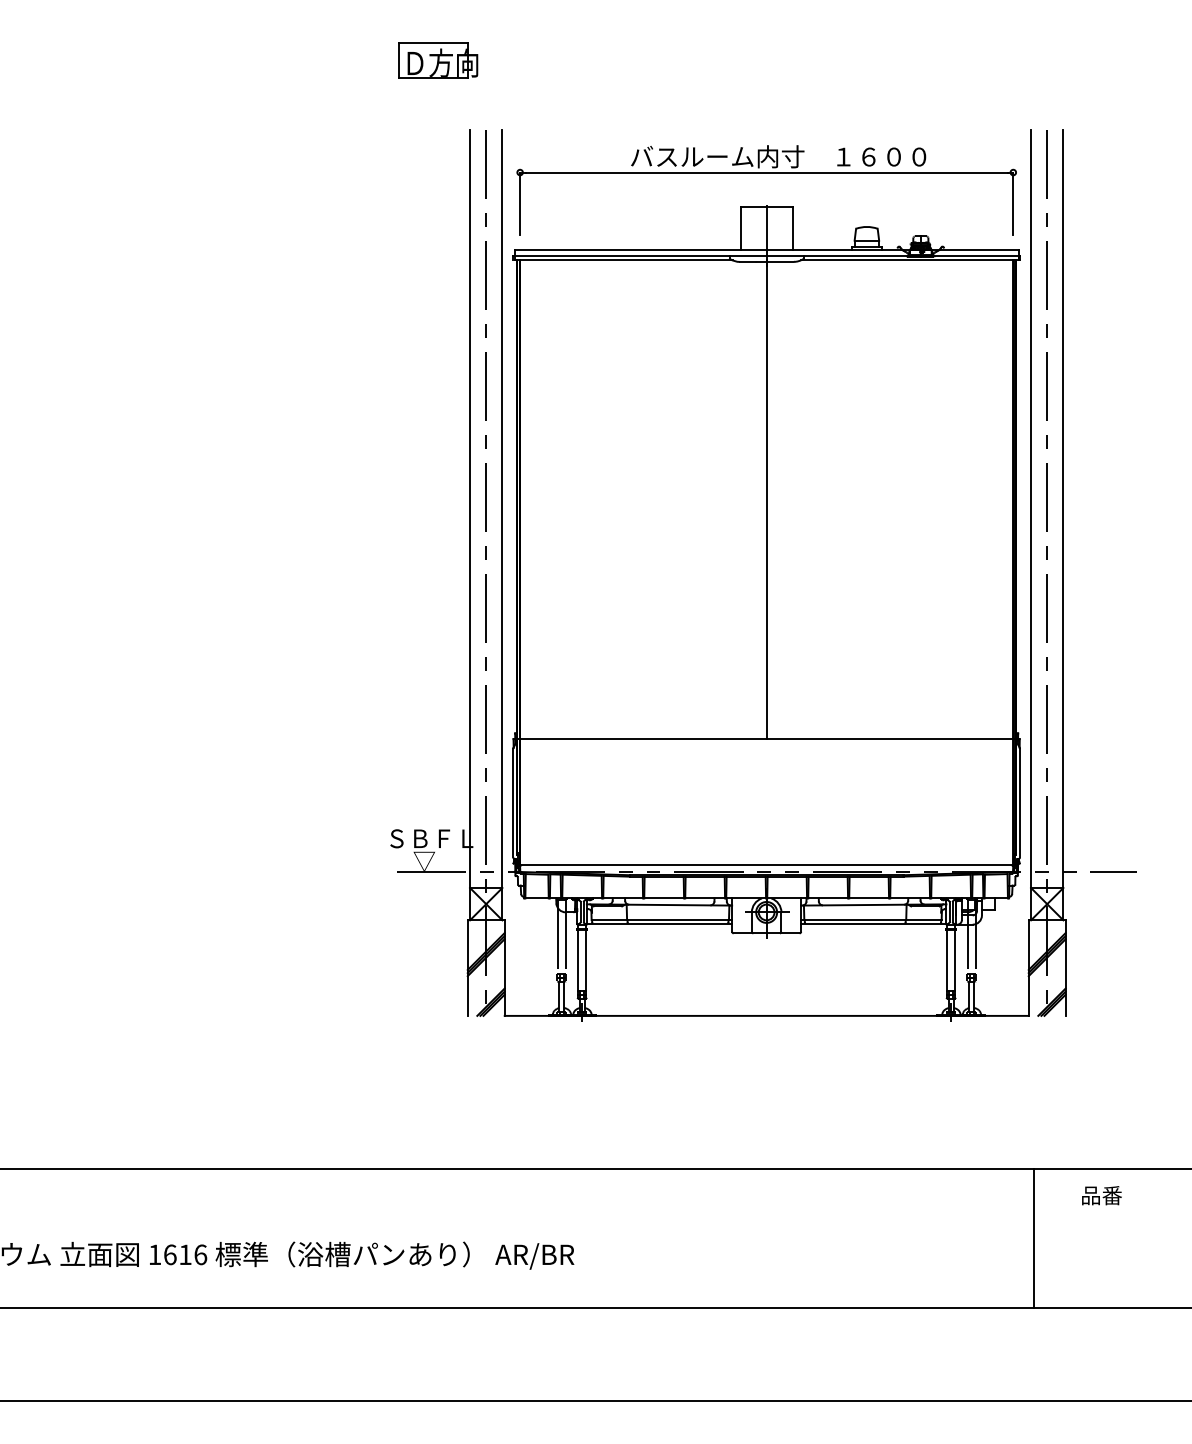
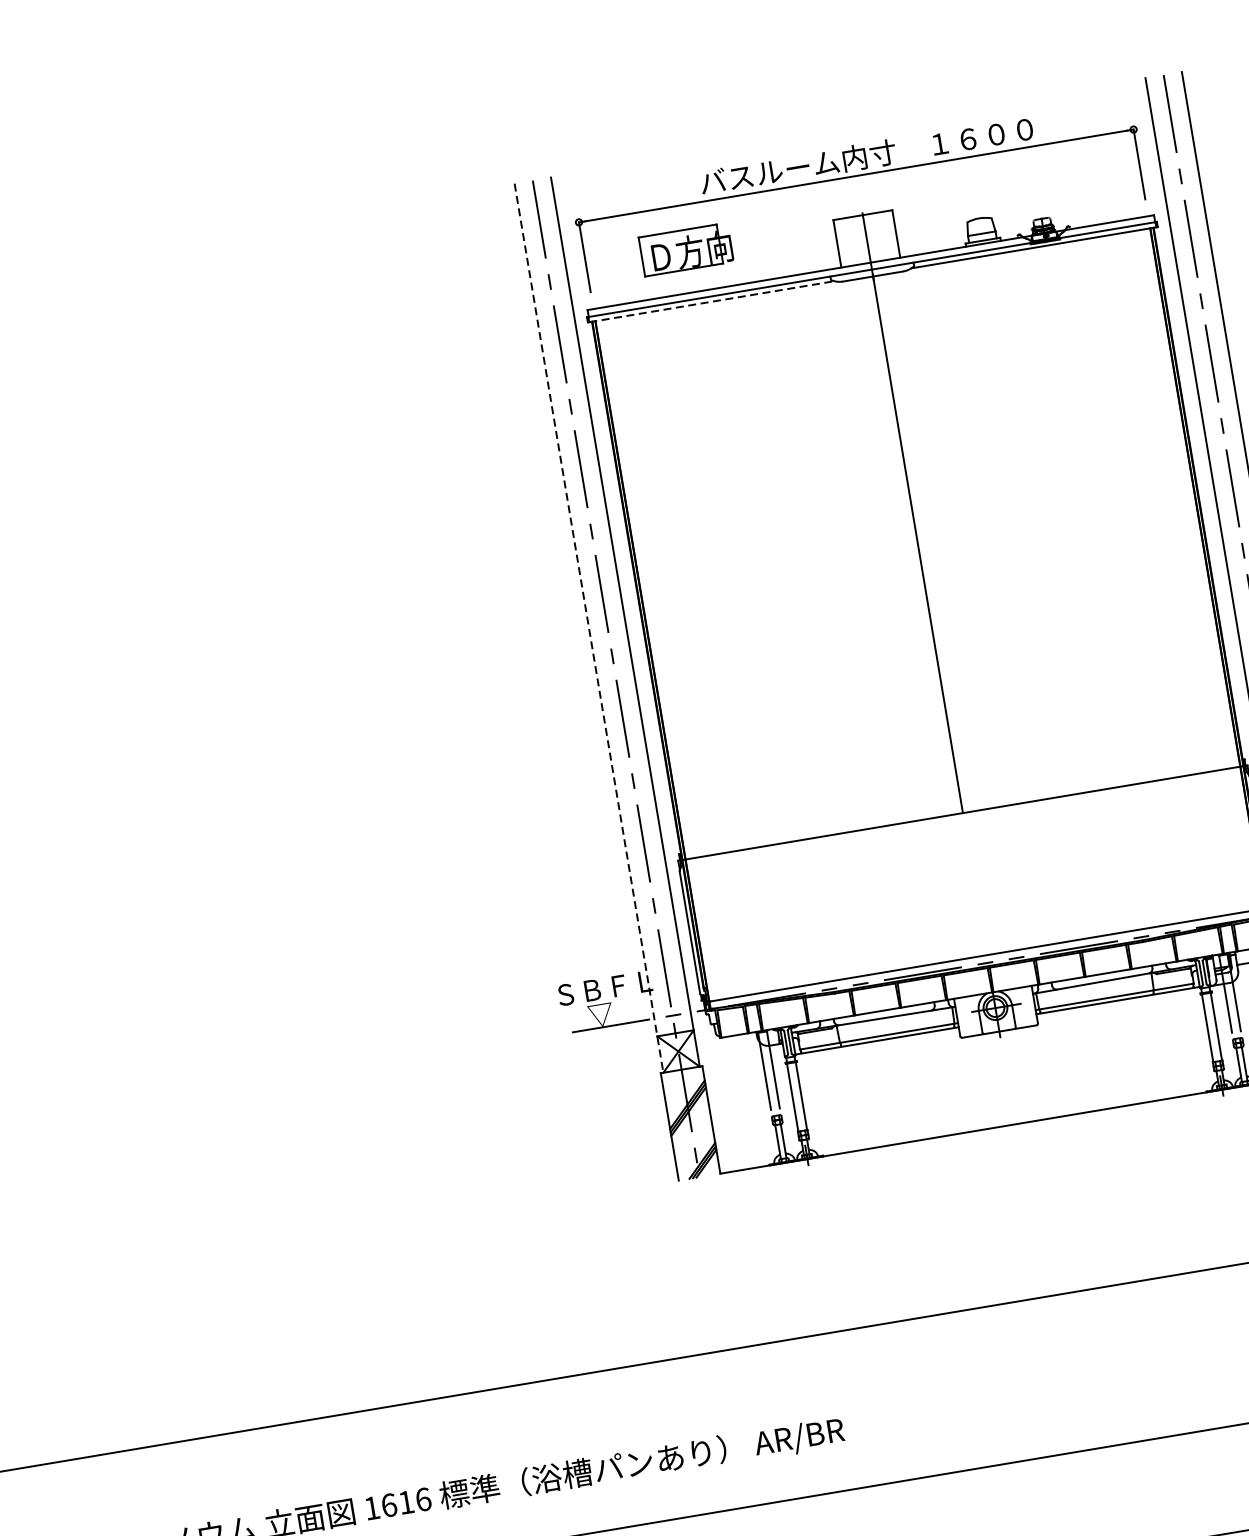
part: (438, 60) -> (686, 249), moved
line: (623, 260) -> (711, 301), solid -> dashed
line: (470, 525) -> (589, 628), solid -> dashed

